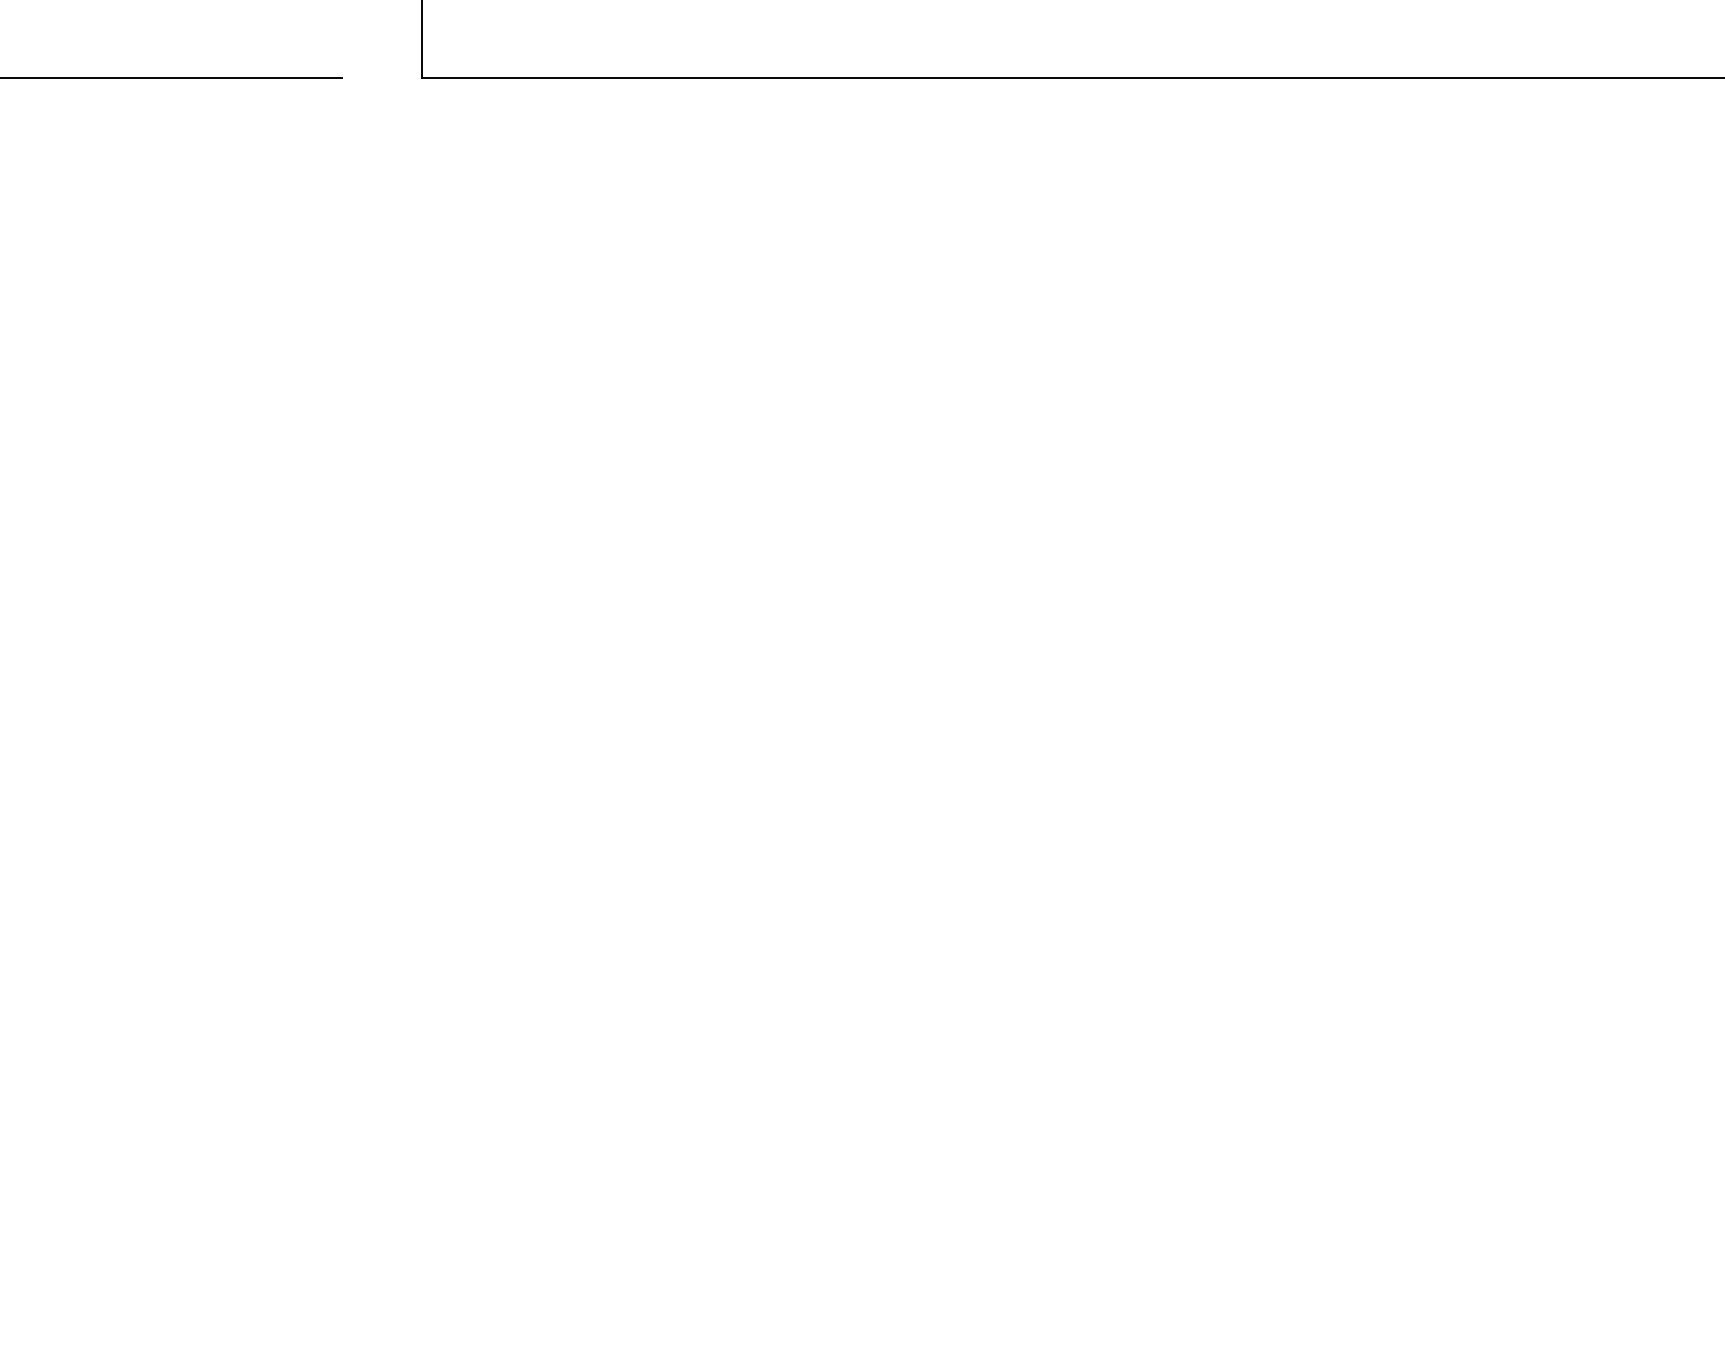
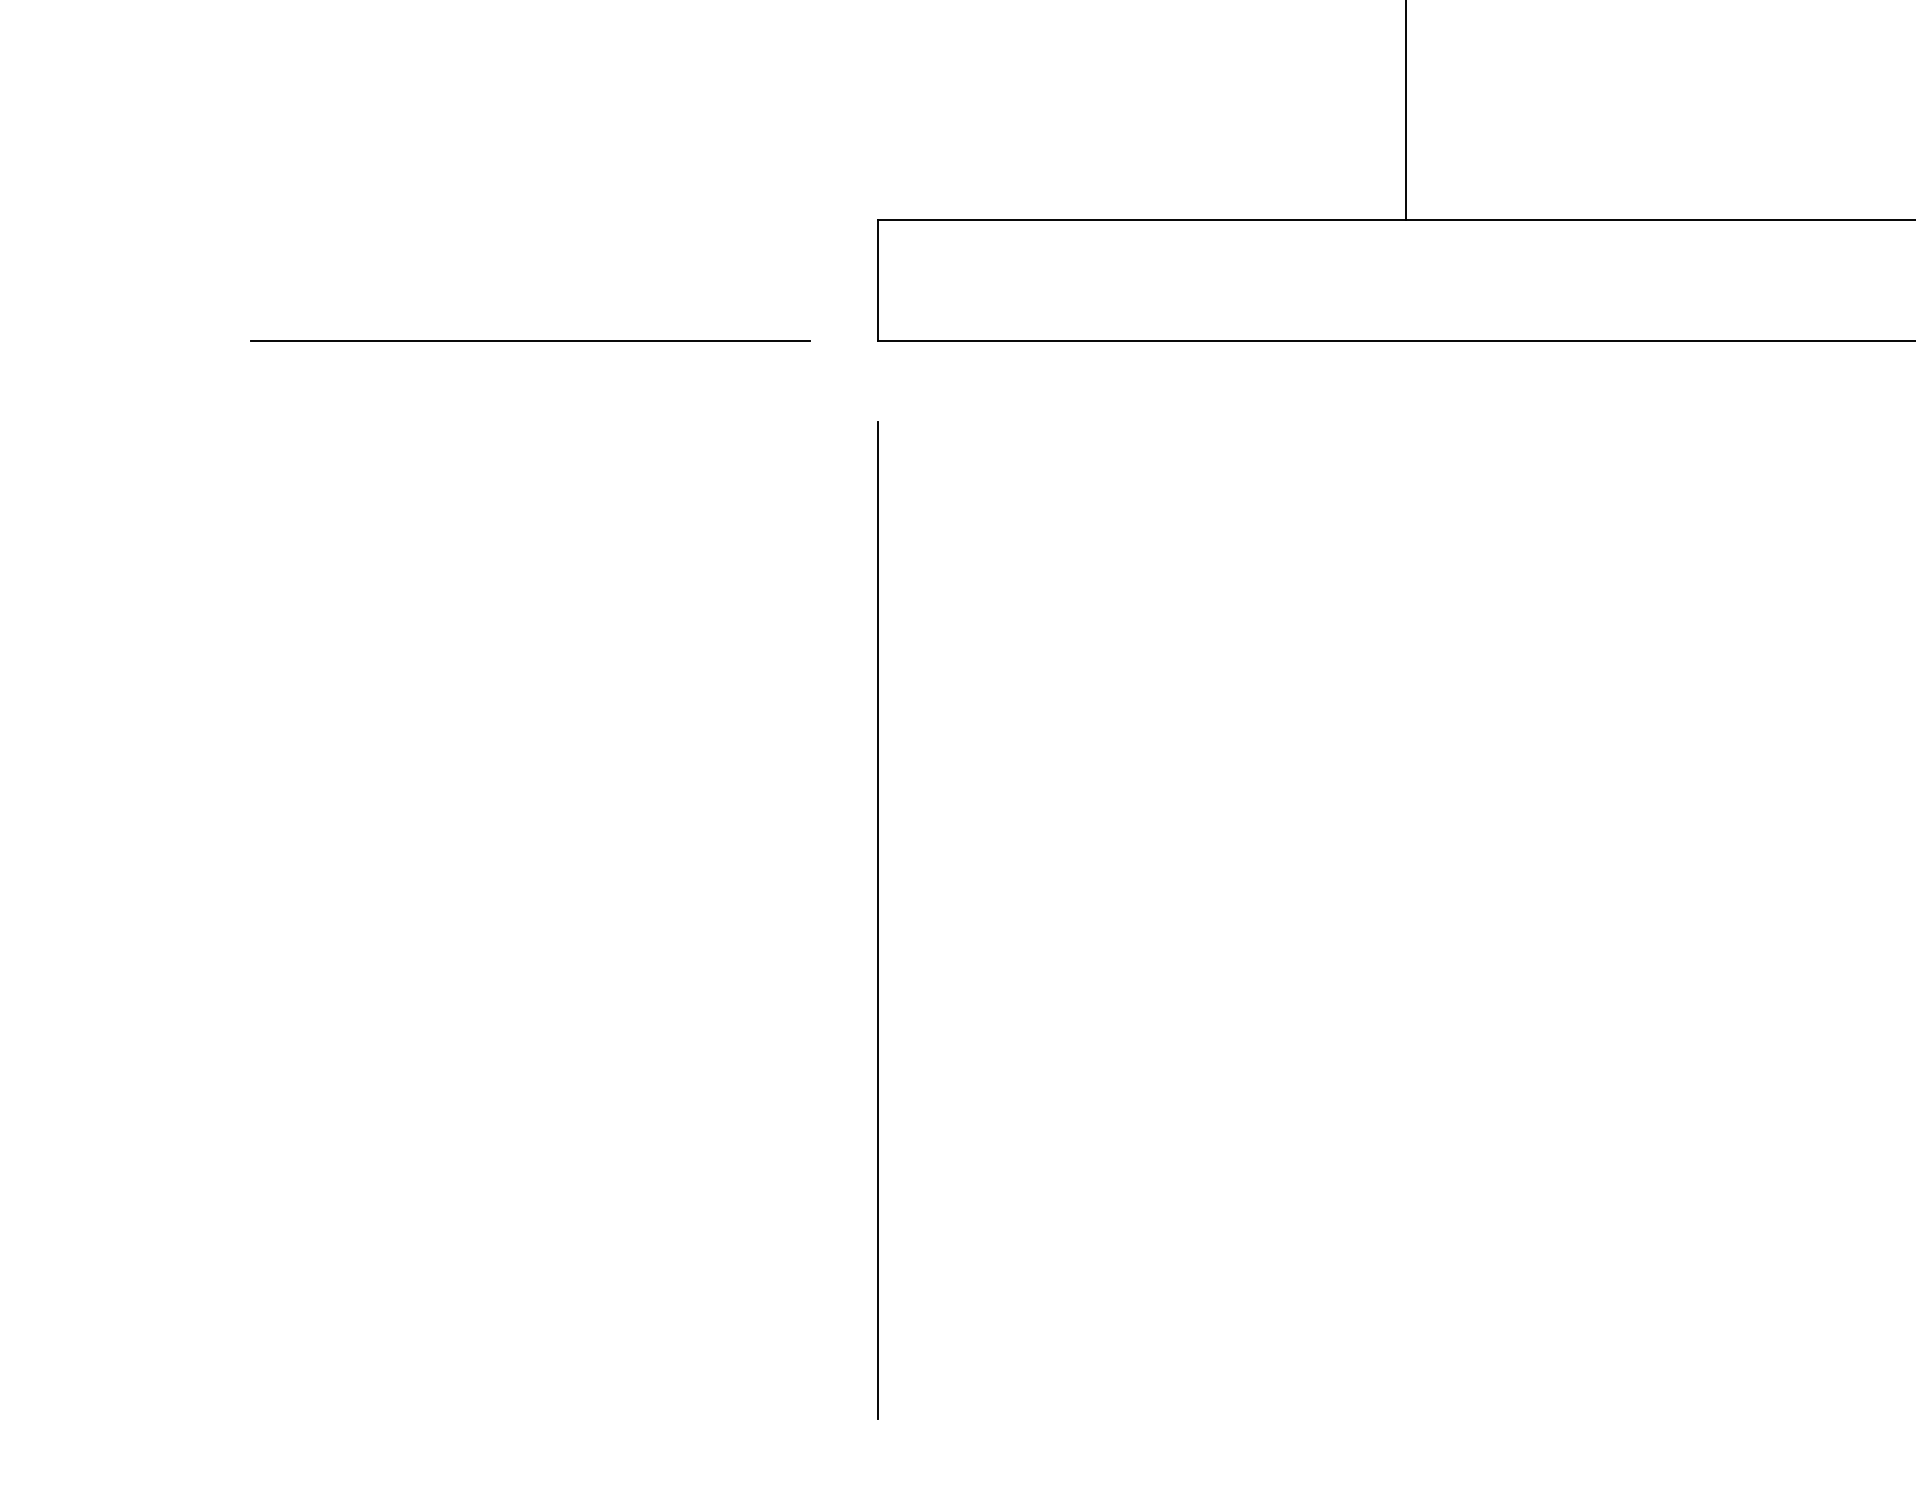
line: (421, 757) -> (877, 920), added

